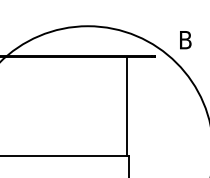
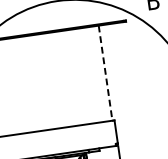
line: (126, 107) -> (105, 73), solid -> dashed

